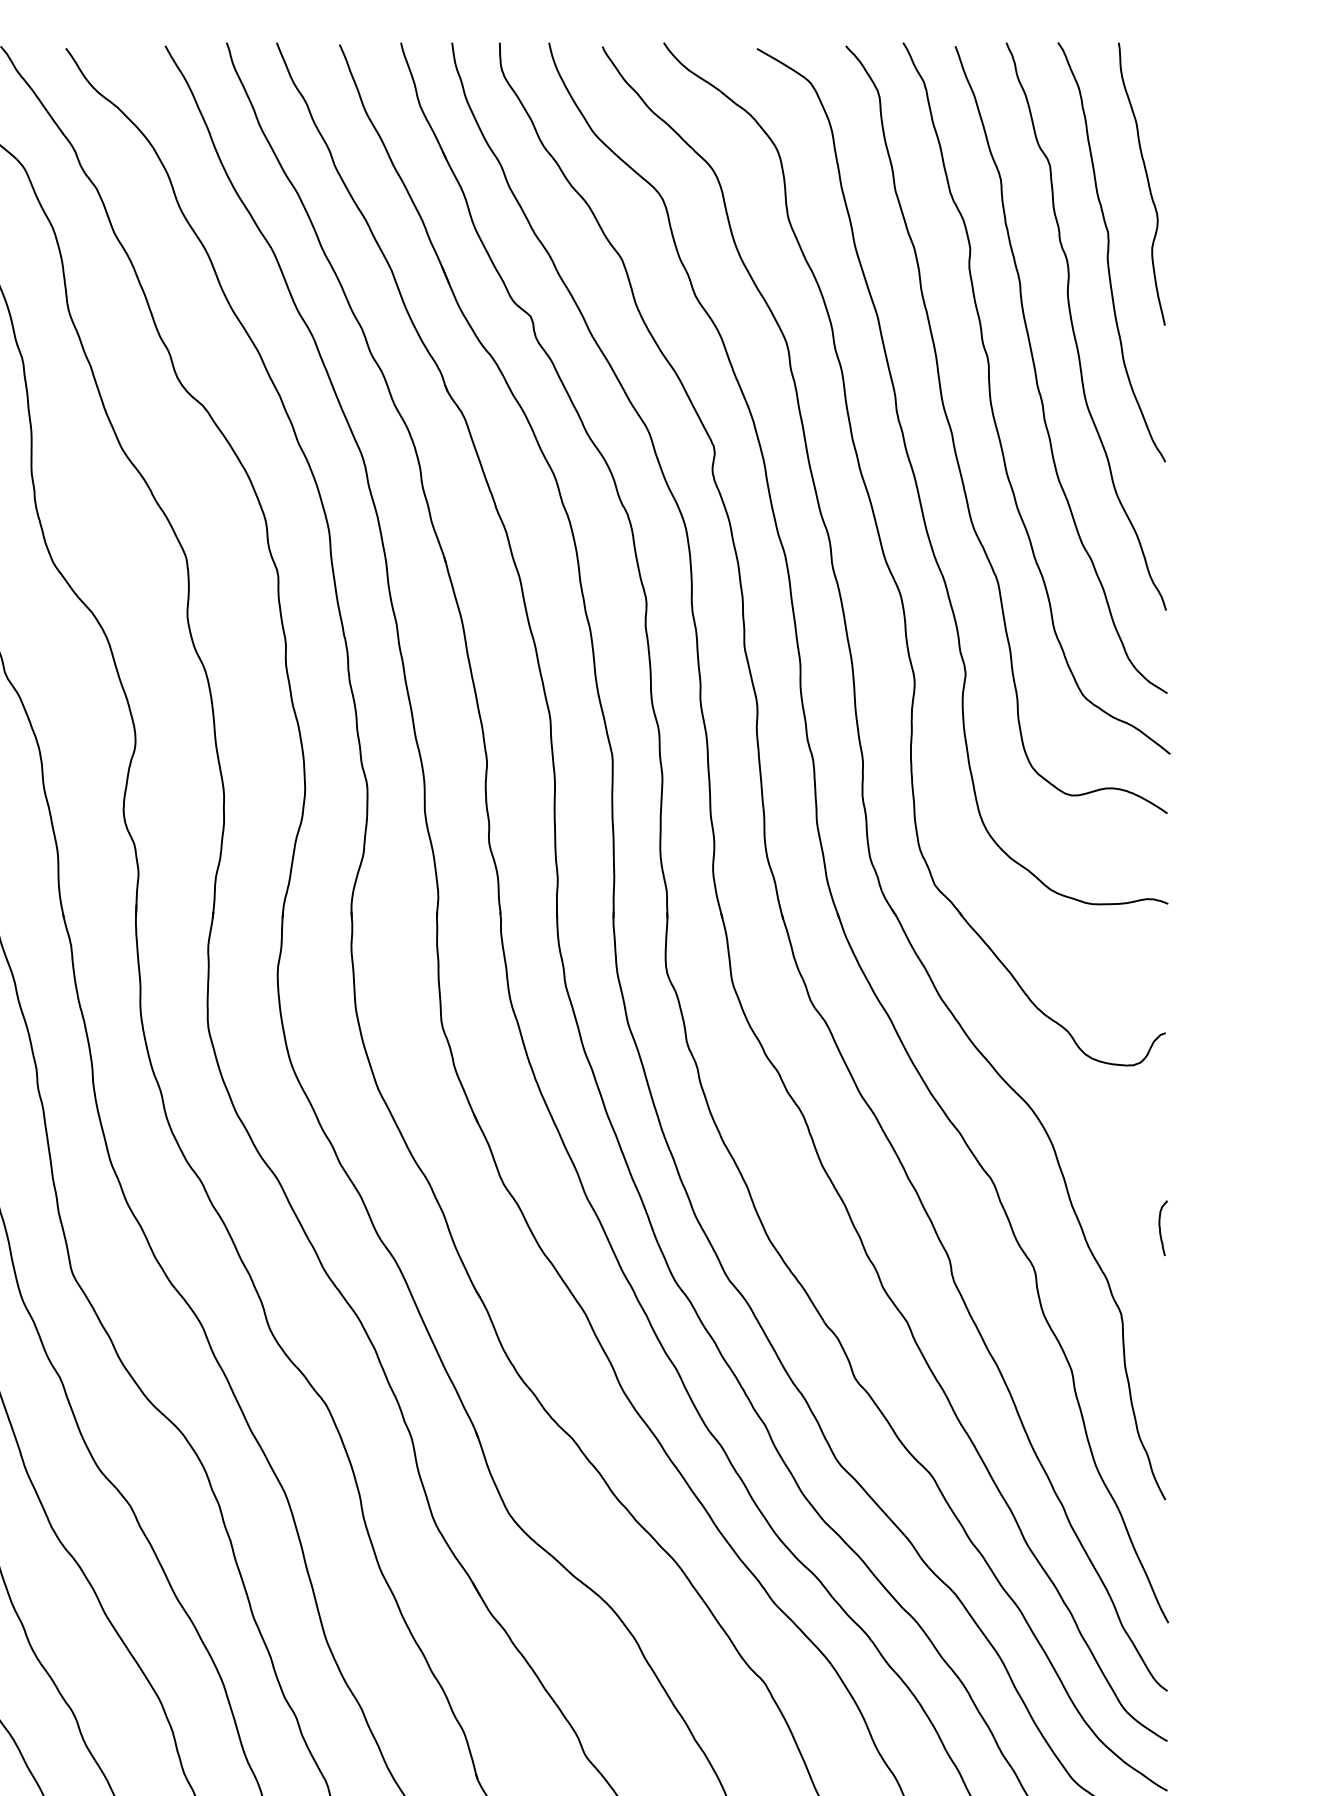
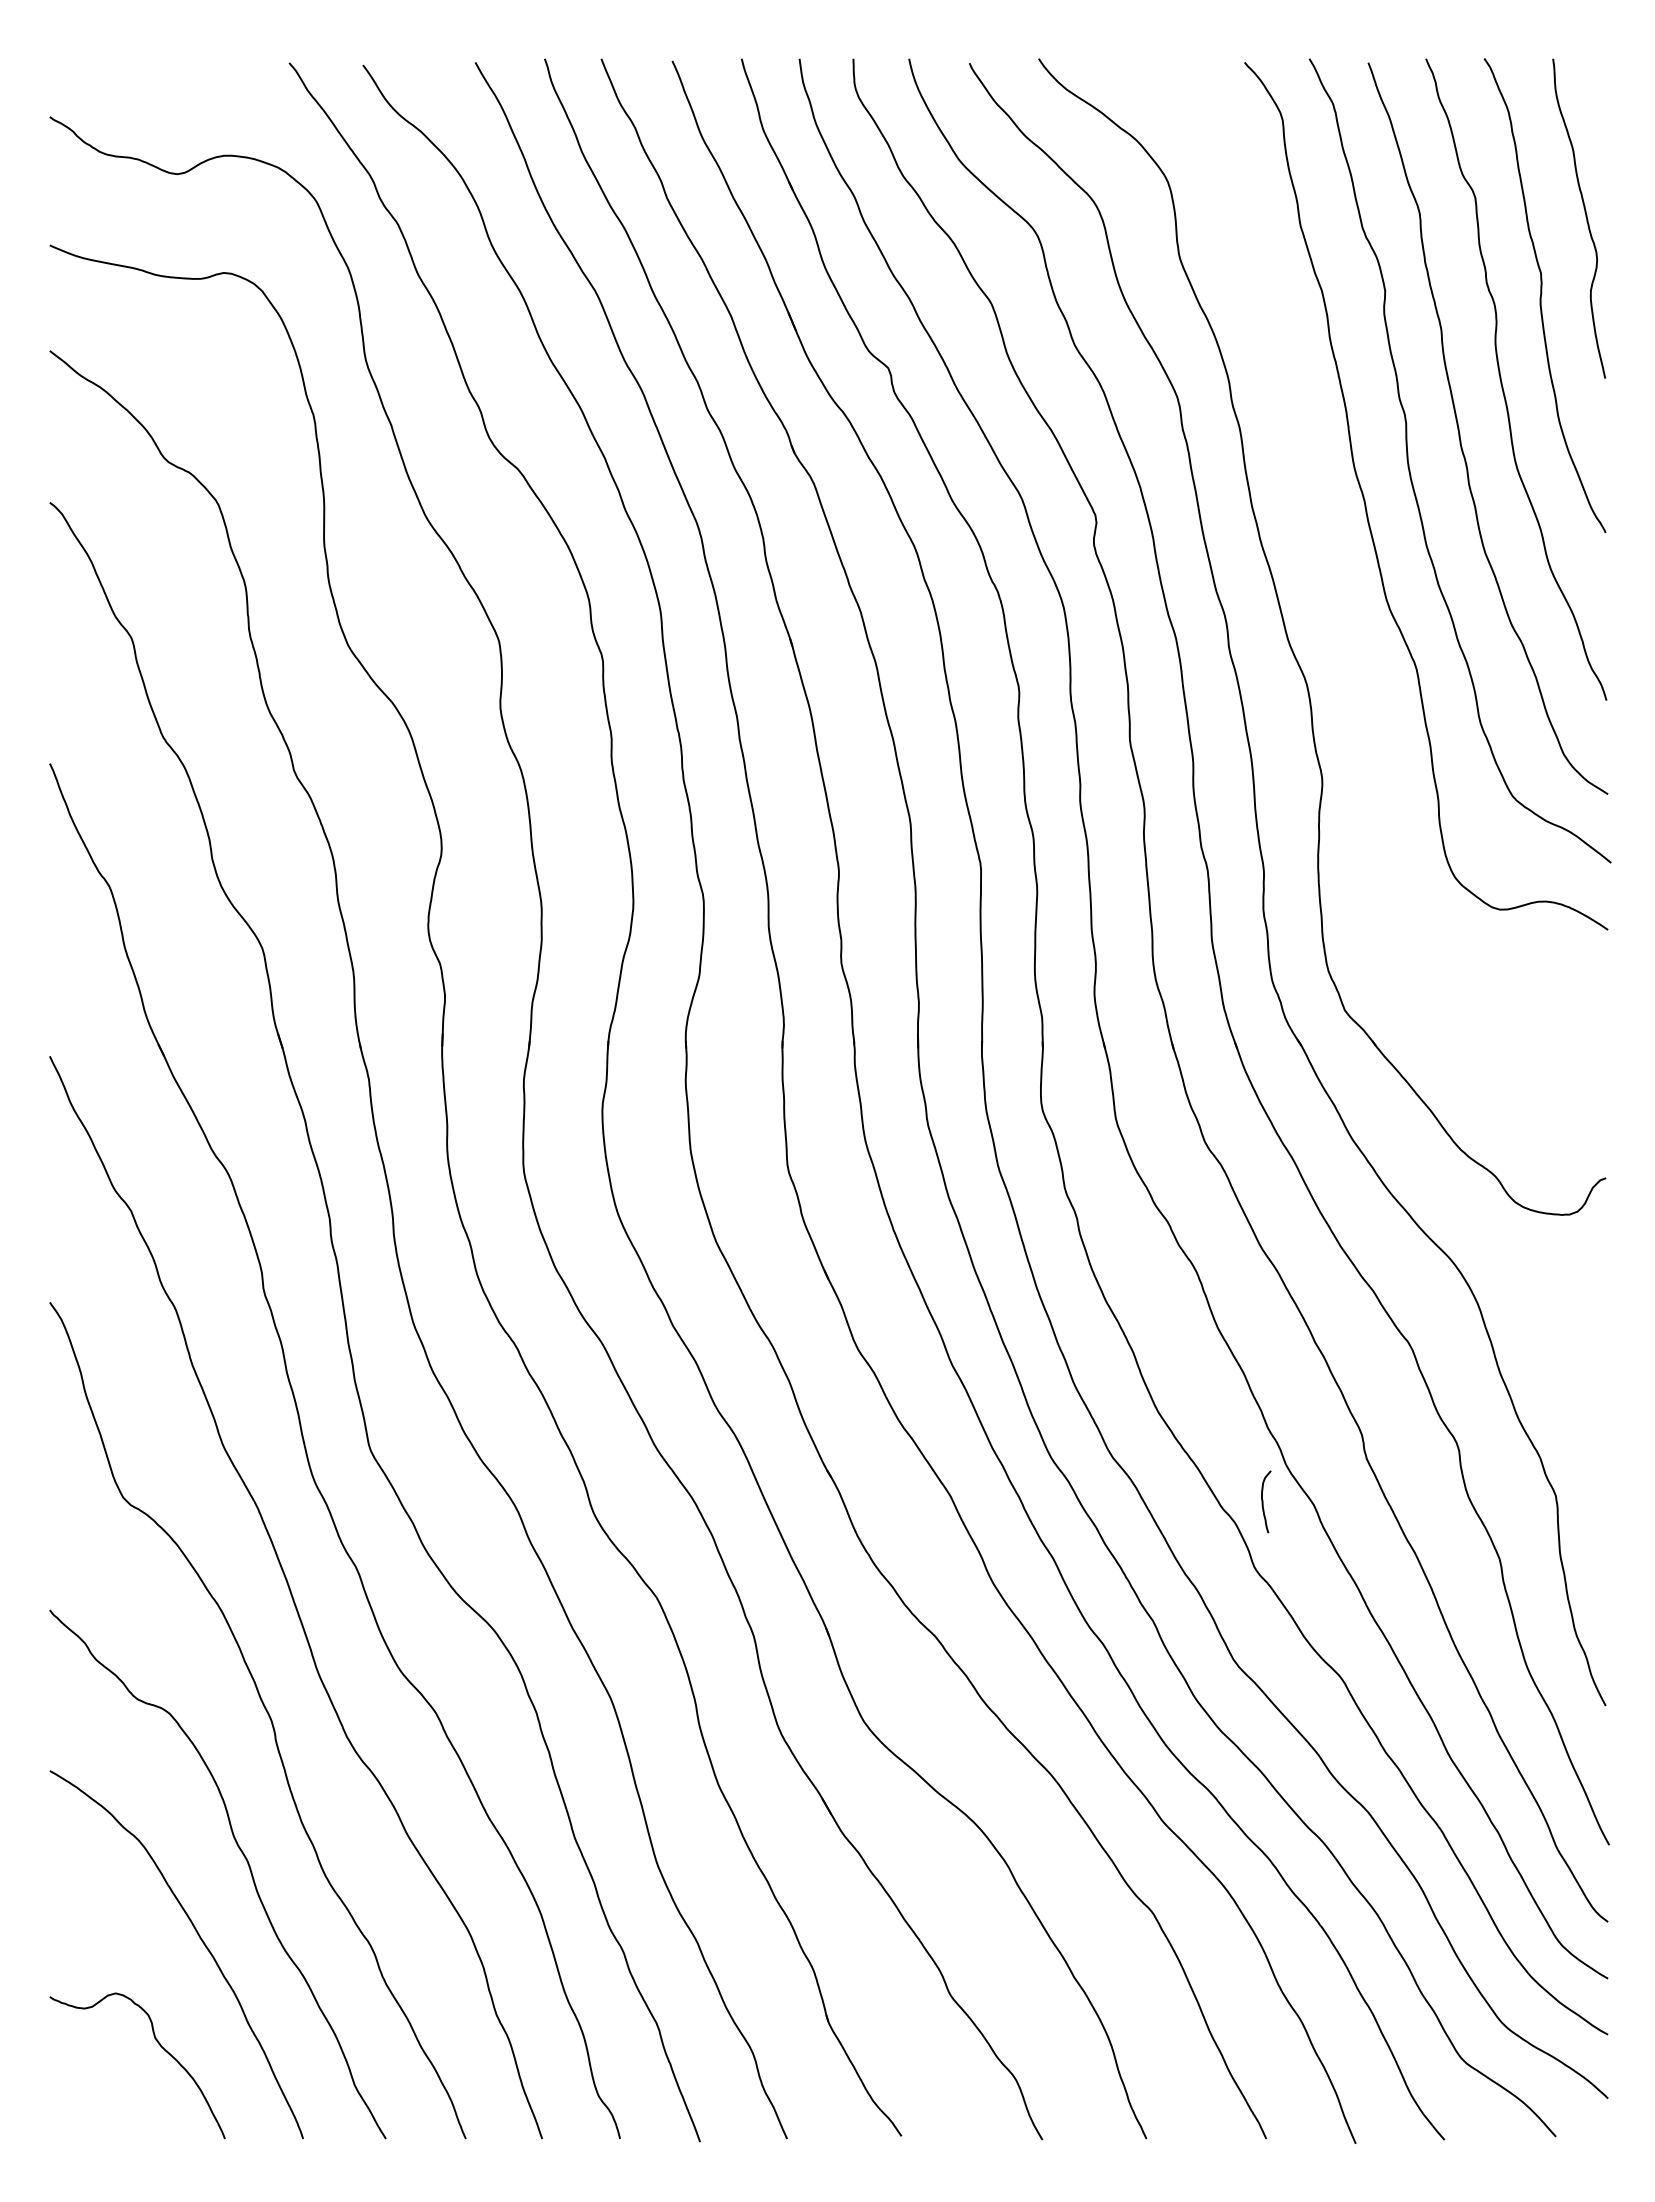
curve: (917, 483) -> (1325, 557), removed
curve: (1160, 1227) -> (1263, 1501), moved

